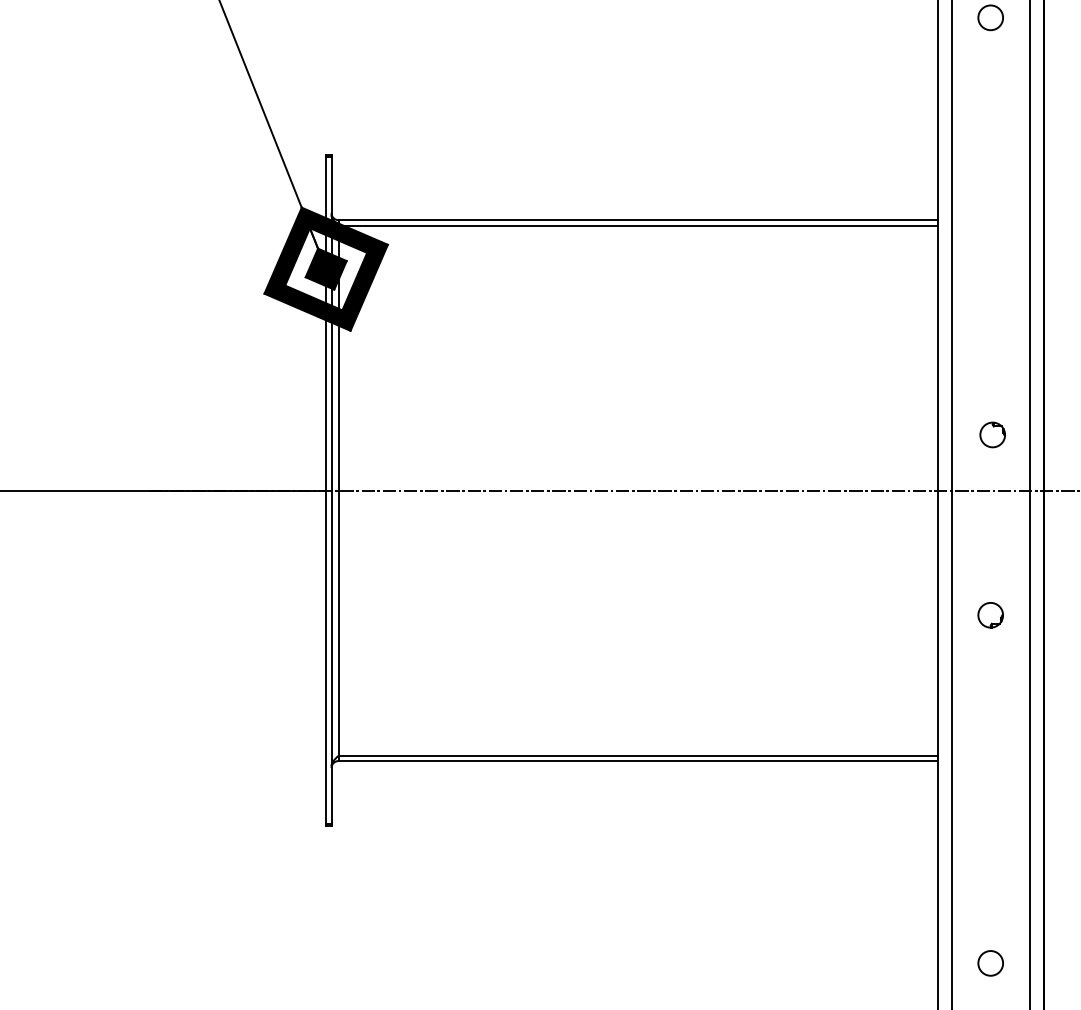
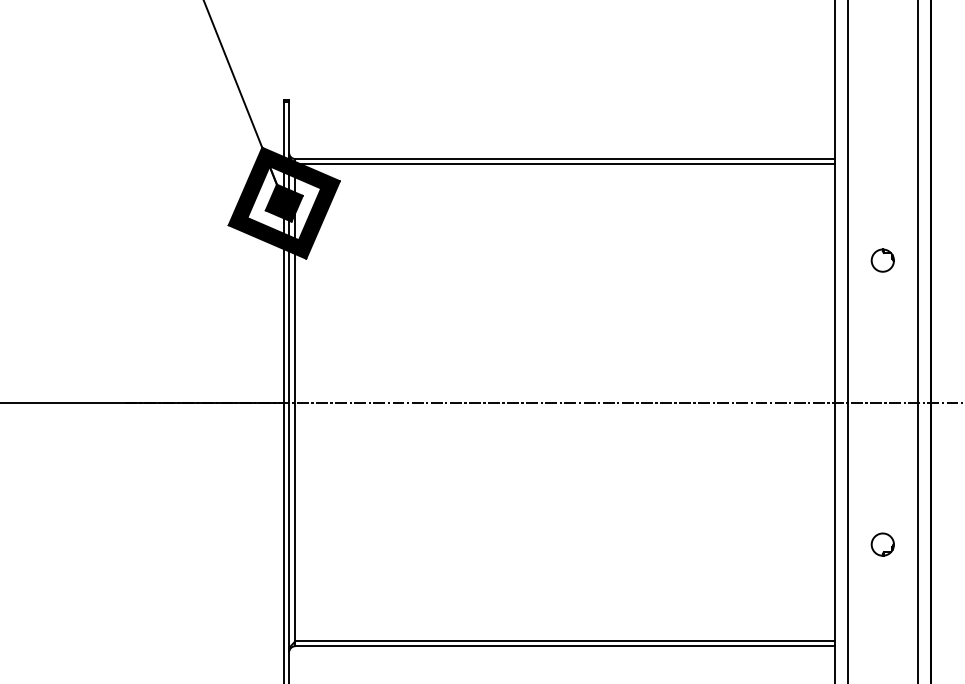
part: (992, 434) -> (882, 260), moved
part: (990, 615) -> (882, 544), moved

